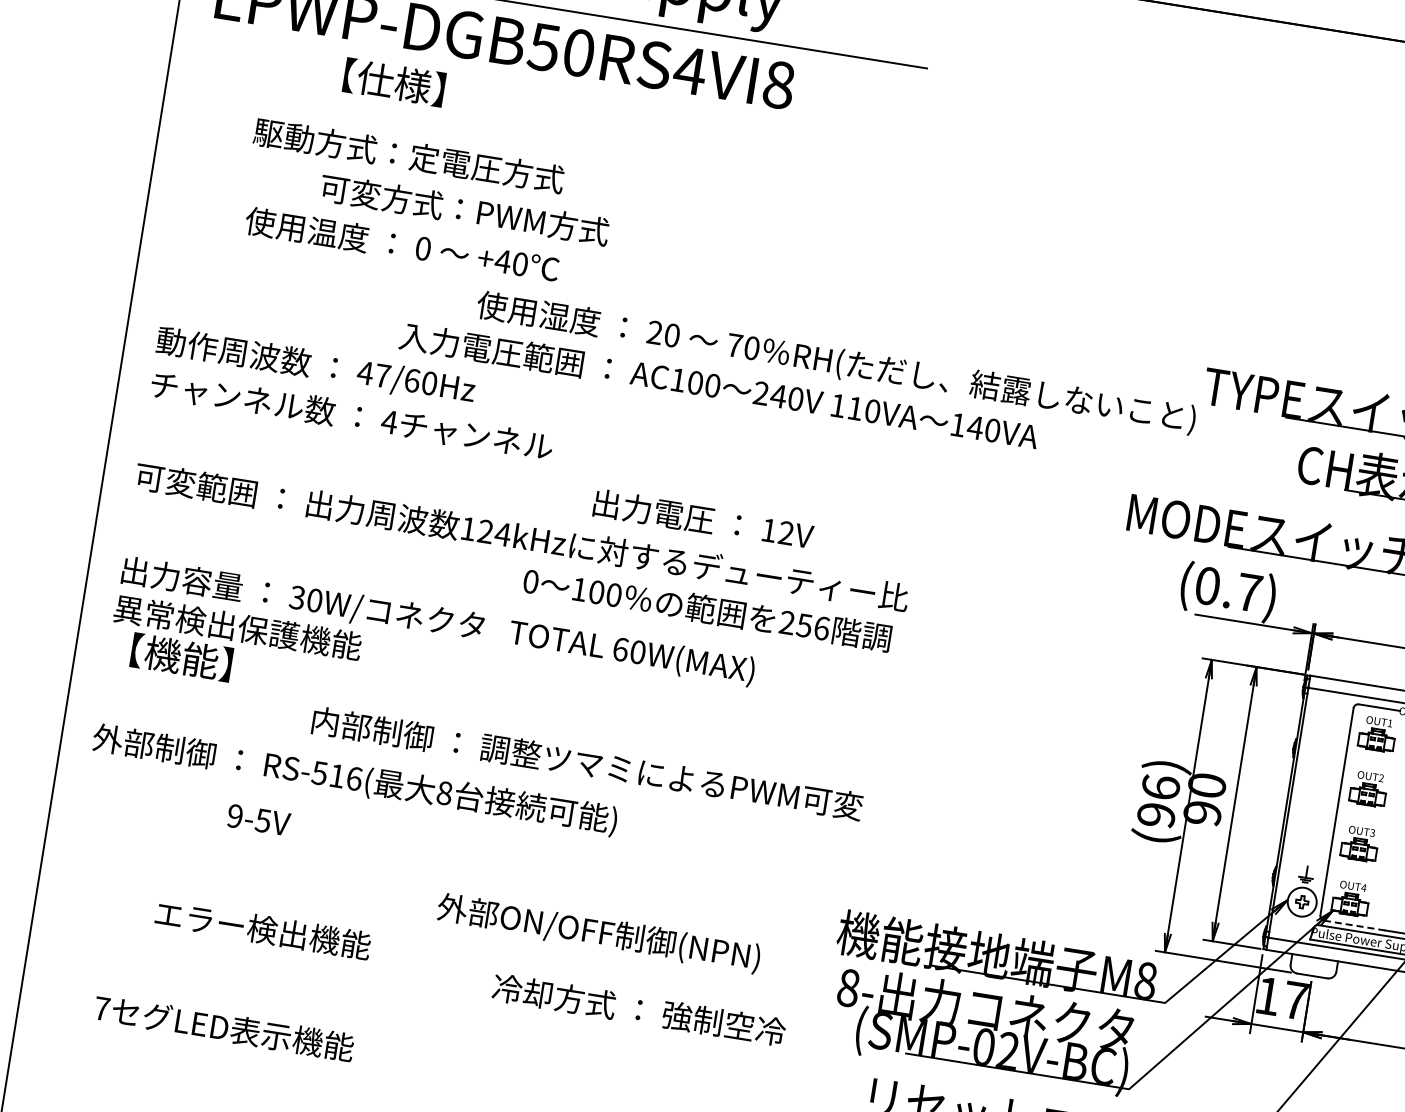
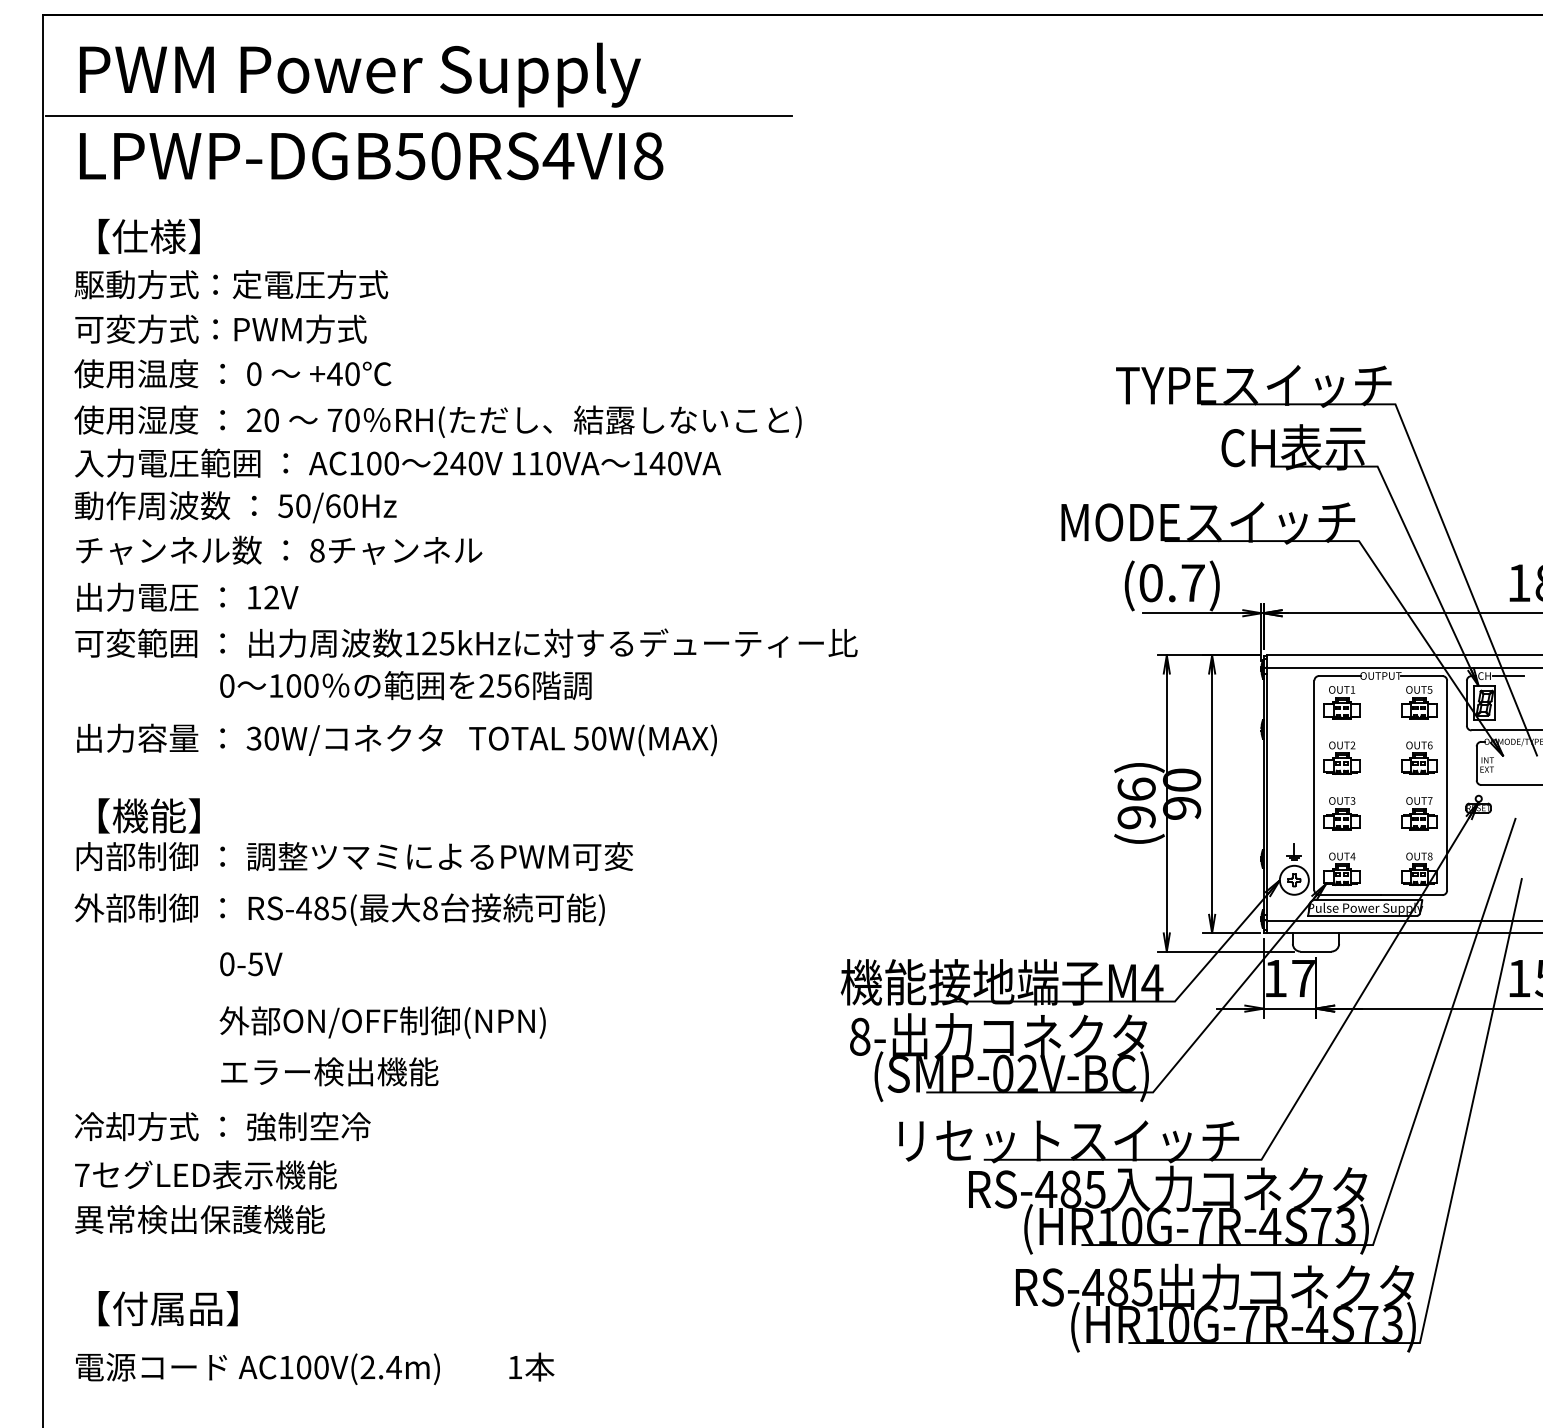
text: (393, 82) -> (148, 236), moved
text: (409, 155) -> (231, 284), moved
text: (464, 209) -> (220, 328), moved
text: (401, 244) -> (232, 373), moved
text: (835, 362) -> (437, 421), moved
text: (373, 374) -> (293, 506), 47/60Hz -> 50/60Hz
text: (718, 385) -> (397, 462), moved
text: (389, 422) -> (317, 550), 4 -> 8
text: (703, 518) -> (187, 596), moved
text: (502, 534) -> (446, 643), 124kHz -> 125kHz
text: (707, 609) -> (405, 685), moved
text: (237, 627) -> (199, 1219), moved
text: (620, 649) -> (581, 738), 60W(MAX) -> 50W(MAX)
text: (587, 763) -> (354, 856), moved
text: (337, 776) -> (321, 908), RS-516( -> RS-485(
text: (235, 816) -> (227, 964), 9-5V -> 0-5V
line: (1354, 925) -> (1349, 895), dashed -> solid
text: (262, 929) -> (329, 1071), moved
text: (598, 933) -> (382, 1022), moved
text: (1145, 980) -> (1152, 982), M8 -> M4
text: (638, 1009) -> (222, 1126), moved
text: (223, 1027) -> (205, 1174), moved

